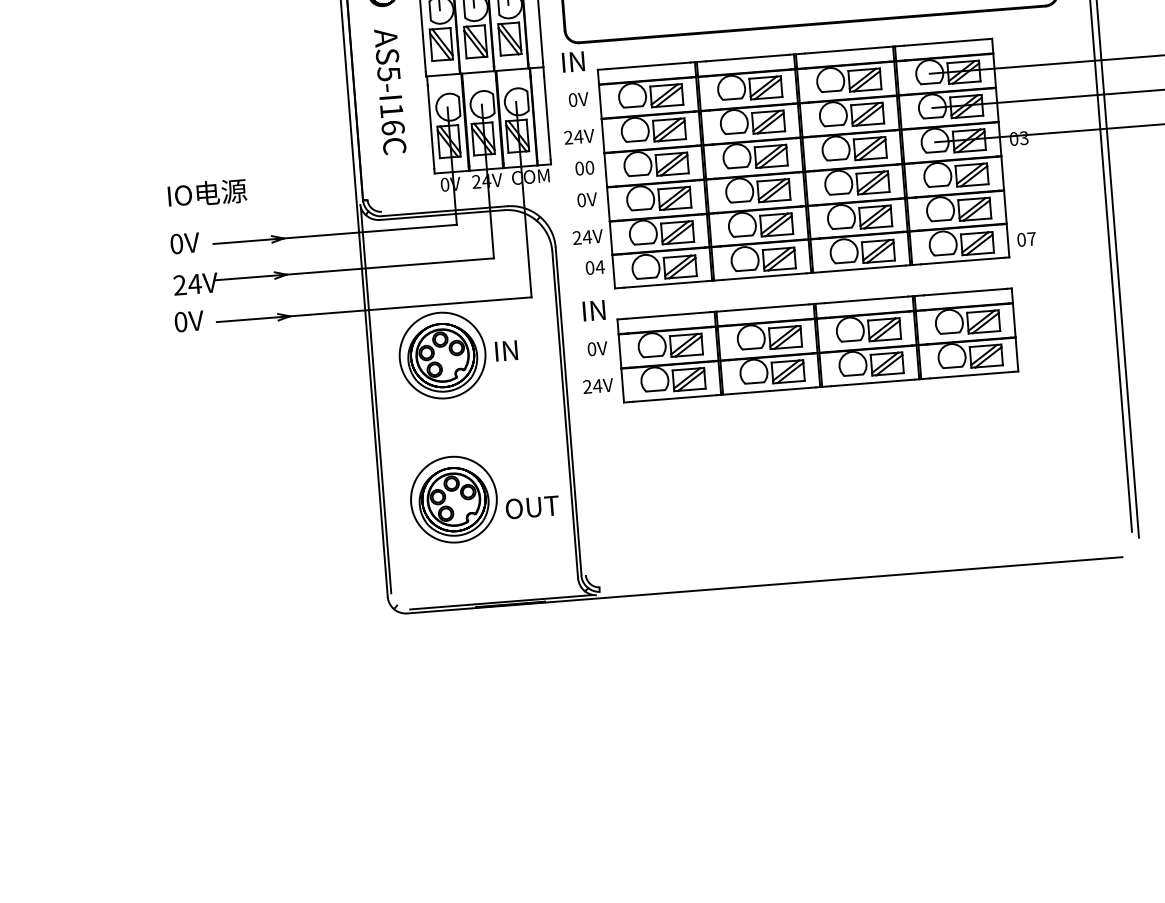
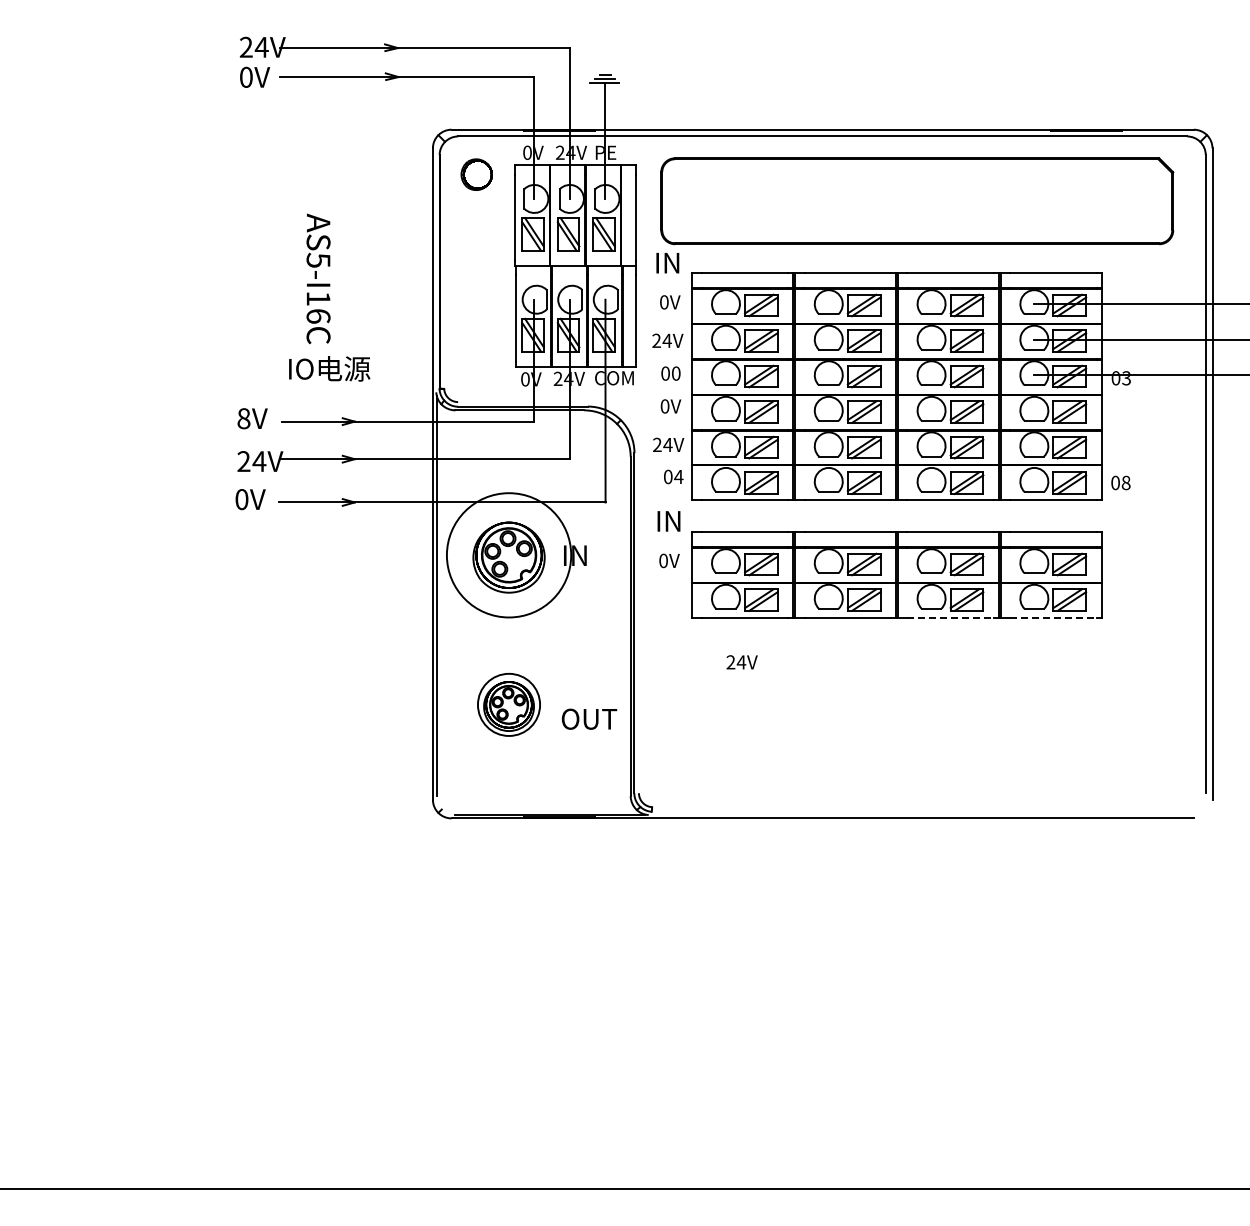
text: (390, 91) -> (318, 278), moved
text: (207, 192) -> (329, 368), moved
text: (1031, 238) -> (1125, 482), 07 -> 08
text: (176, 243) -> (243, 418), 0V -> 8V
circle: (442, 354) -> (508, 554), size x1.4
line: (972, 375) -> (1053, 618), solid -> dashed
line: (873, 382) -> (951, 618), solid -> dashed
text: (597, 386) -> (741, 662), moved
part: (453, 499) -> (508, 704), size x0.7

